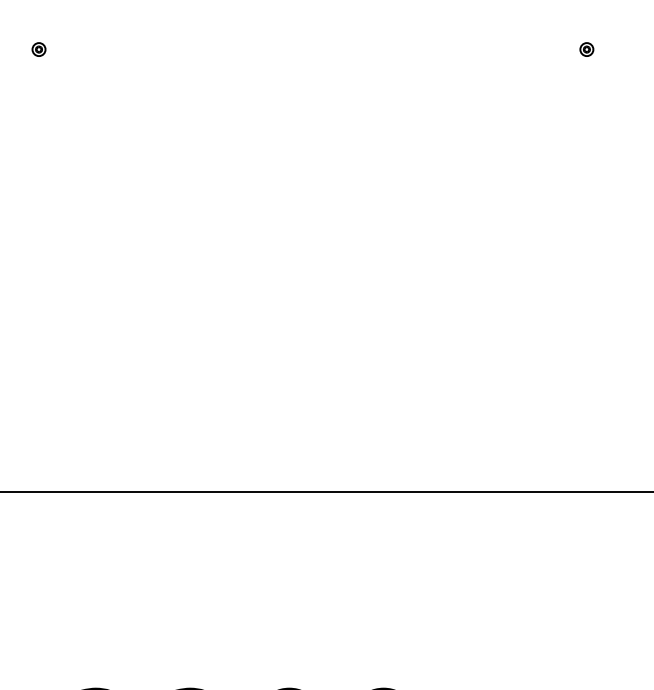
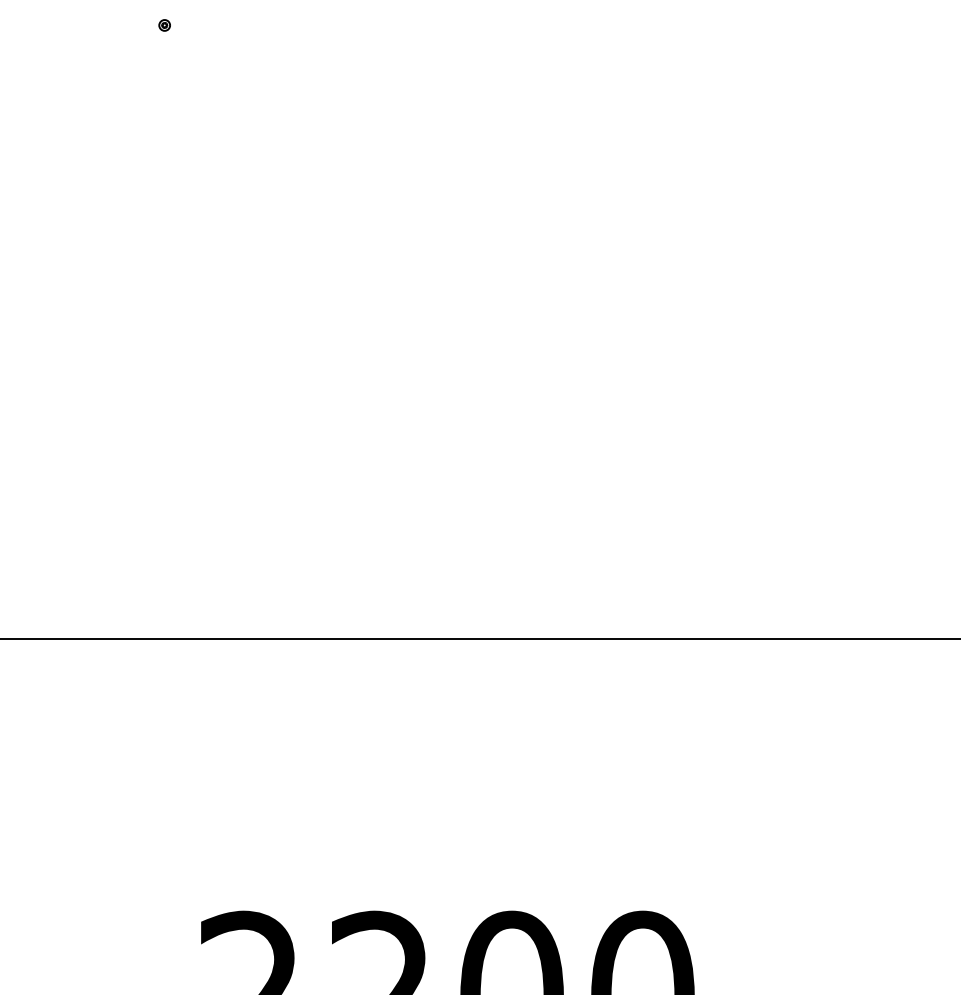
part: (38, 49) -> (164, 25), size x0.6
part: (586, 49) -> (924, 25), removed

